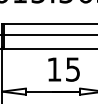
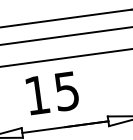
text: (63, 69) -> (51, 93), moved

